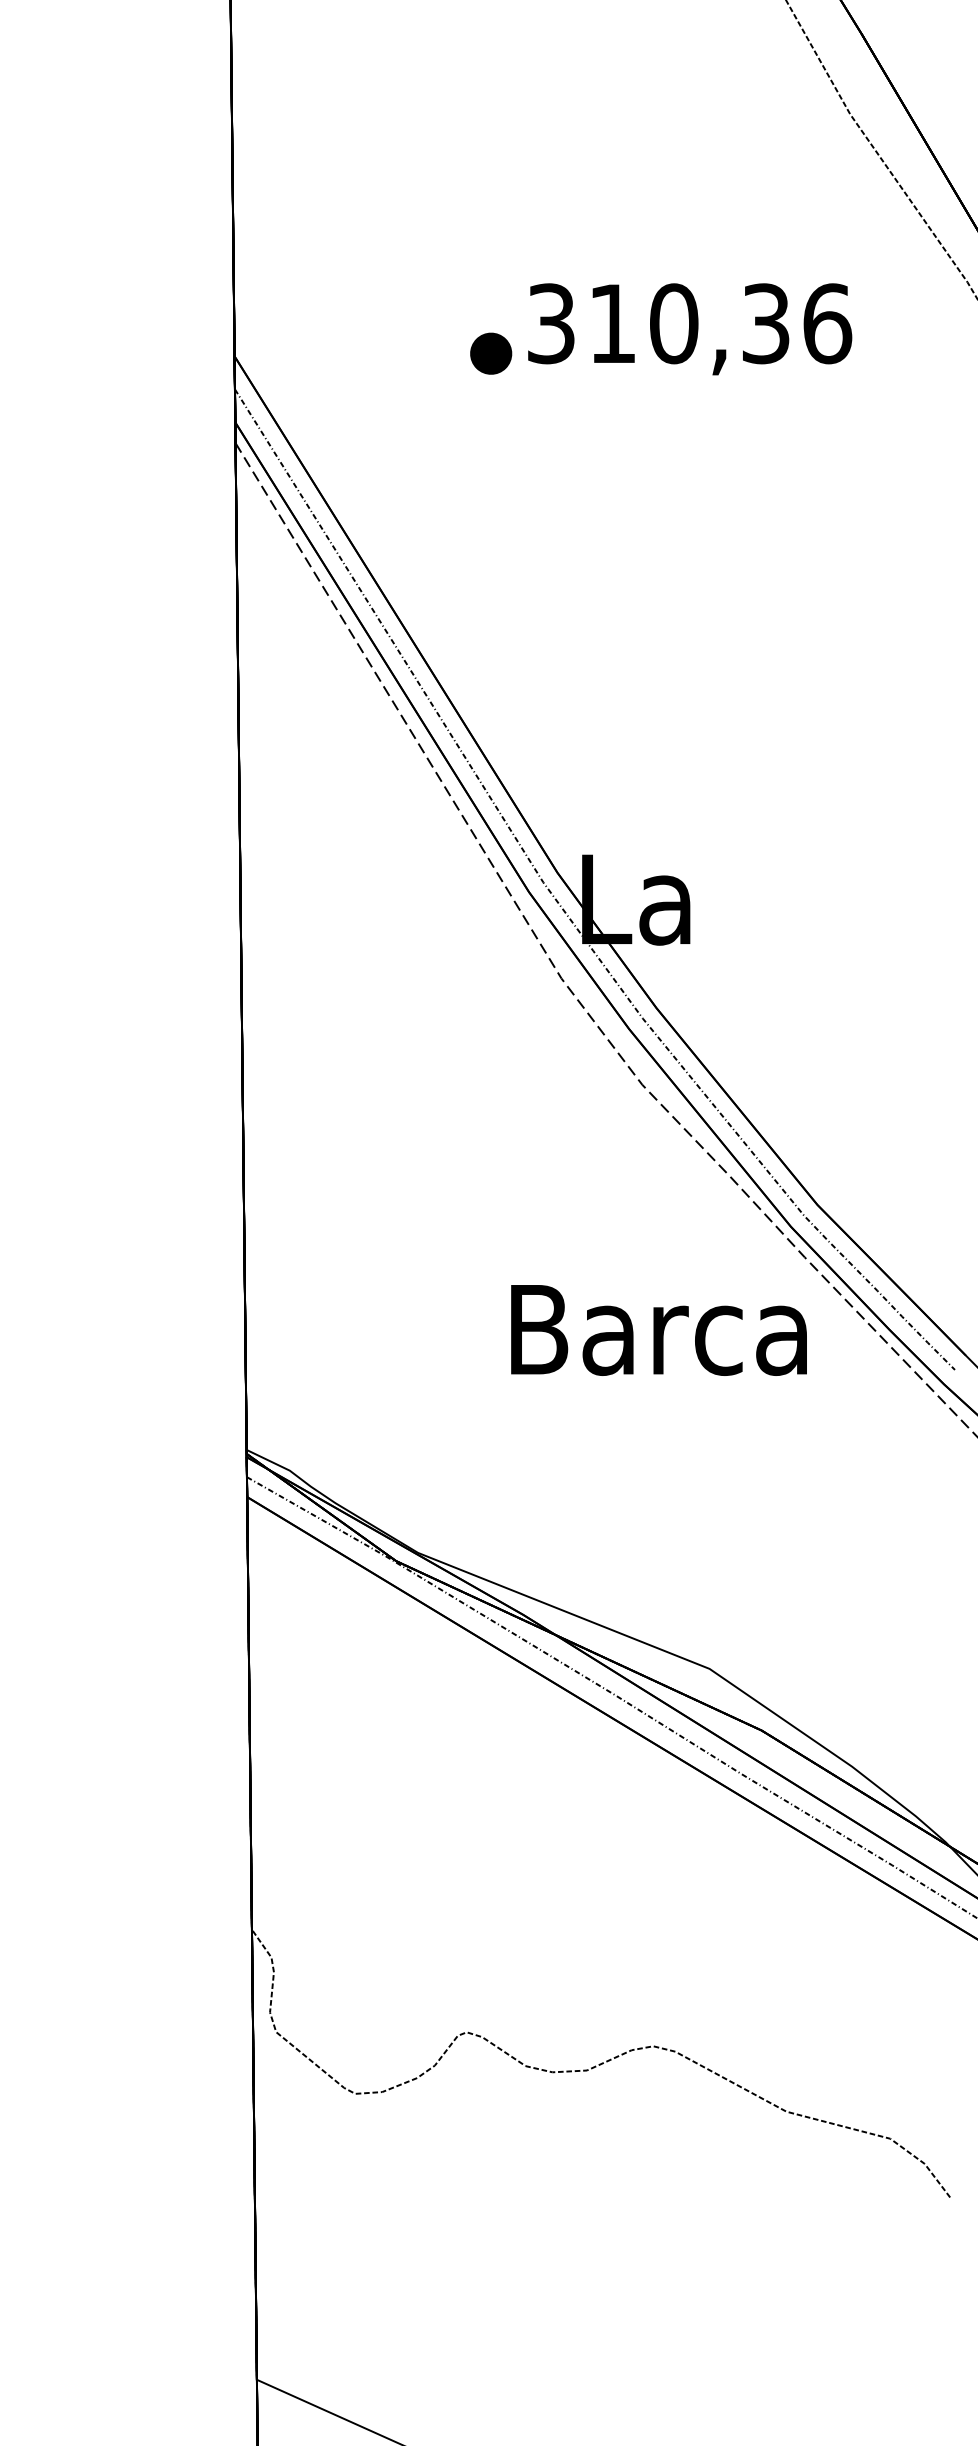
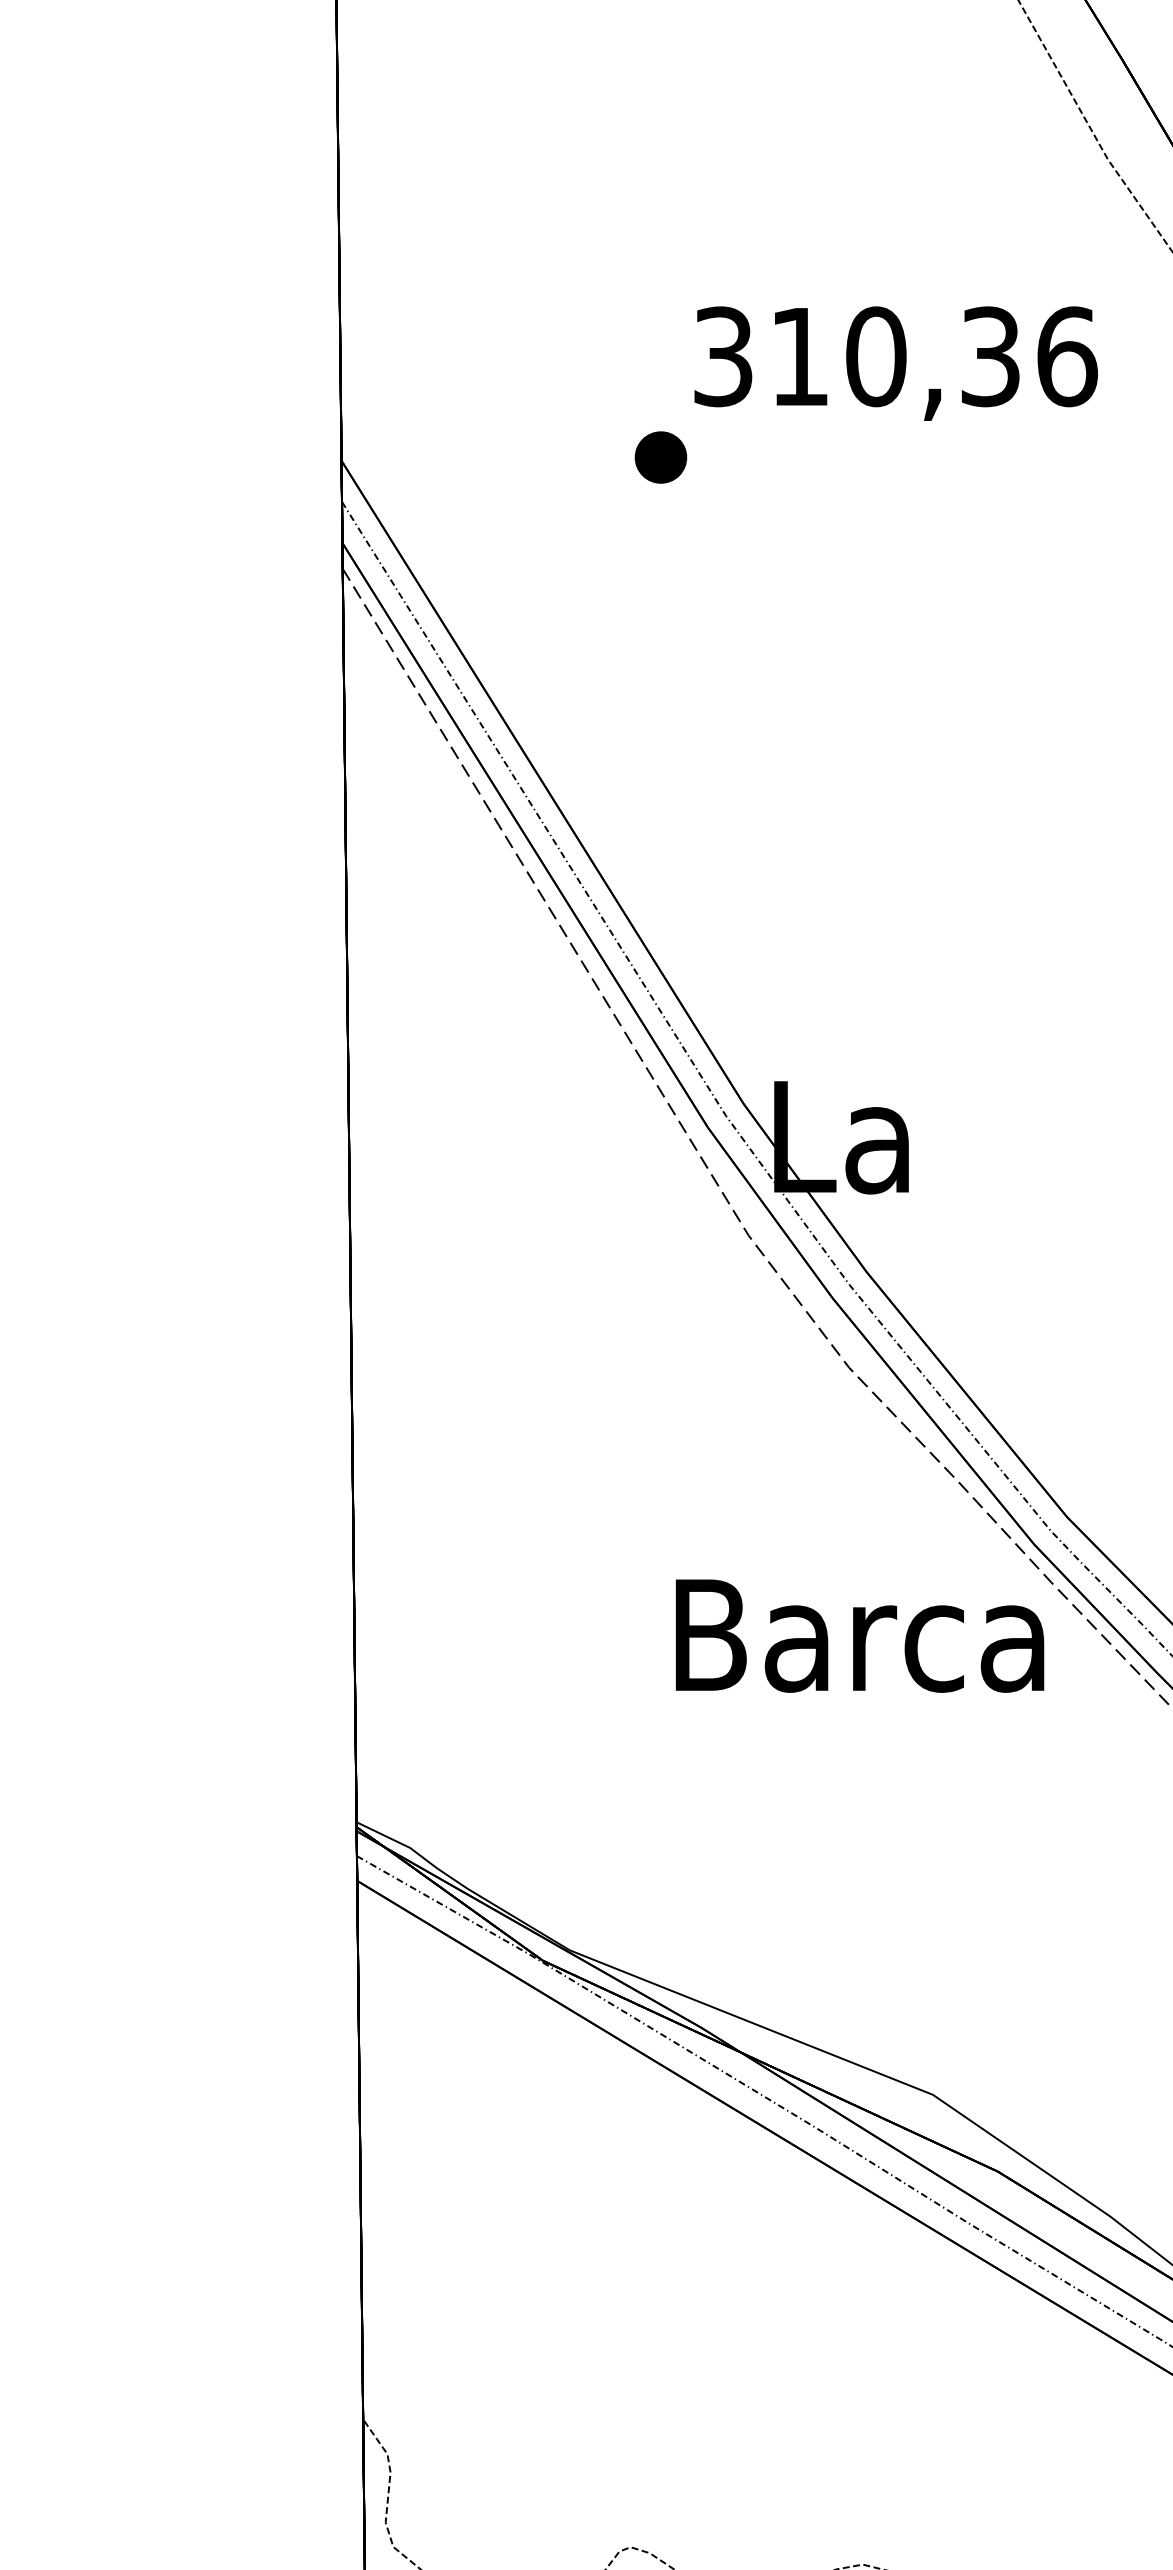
text: (690, 329) -> (896, 363), moved
text: (658, 1330) -> (859, 1636), moved

